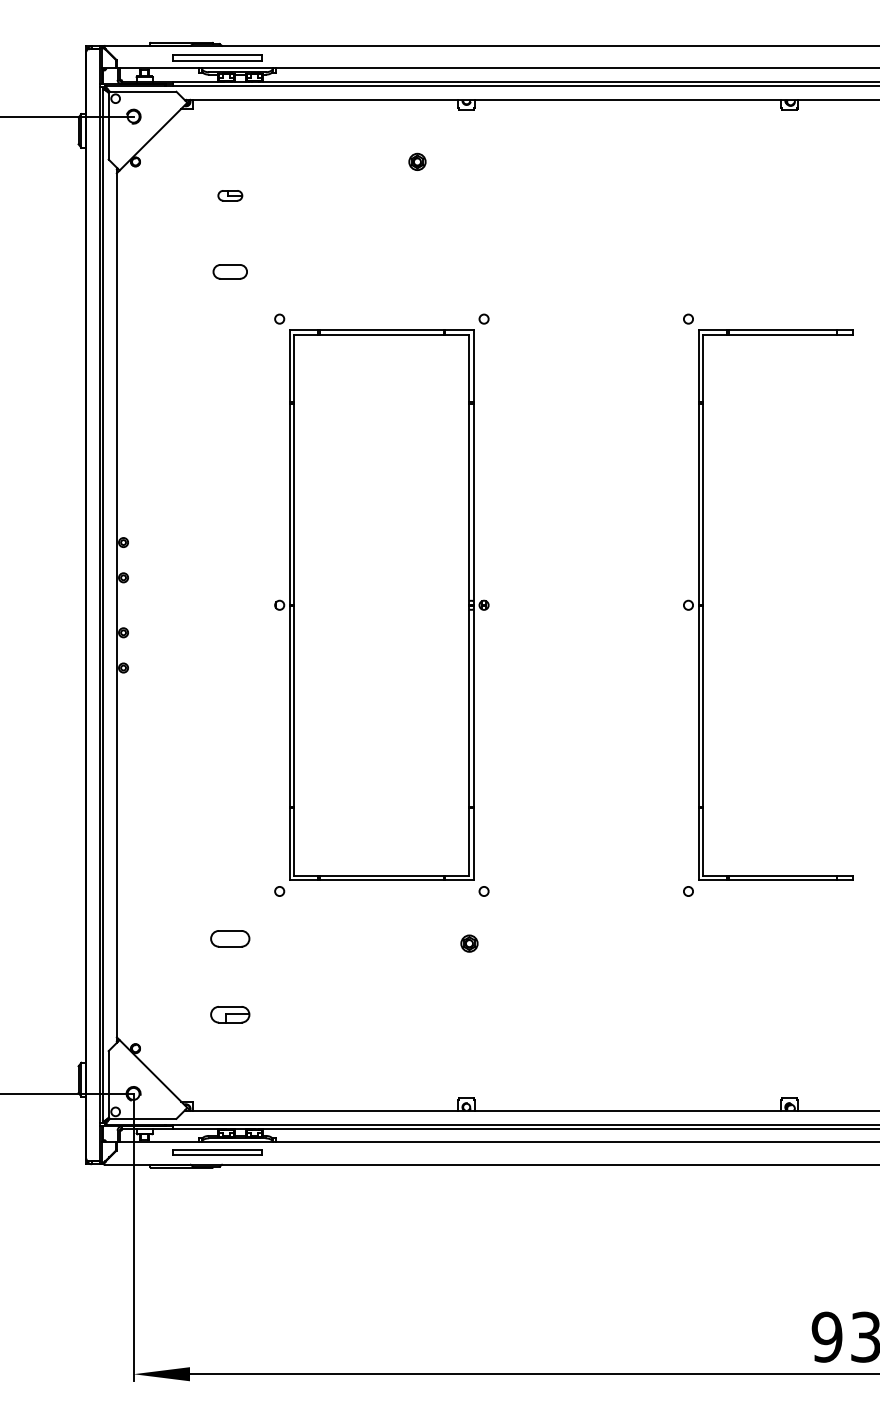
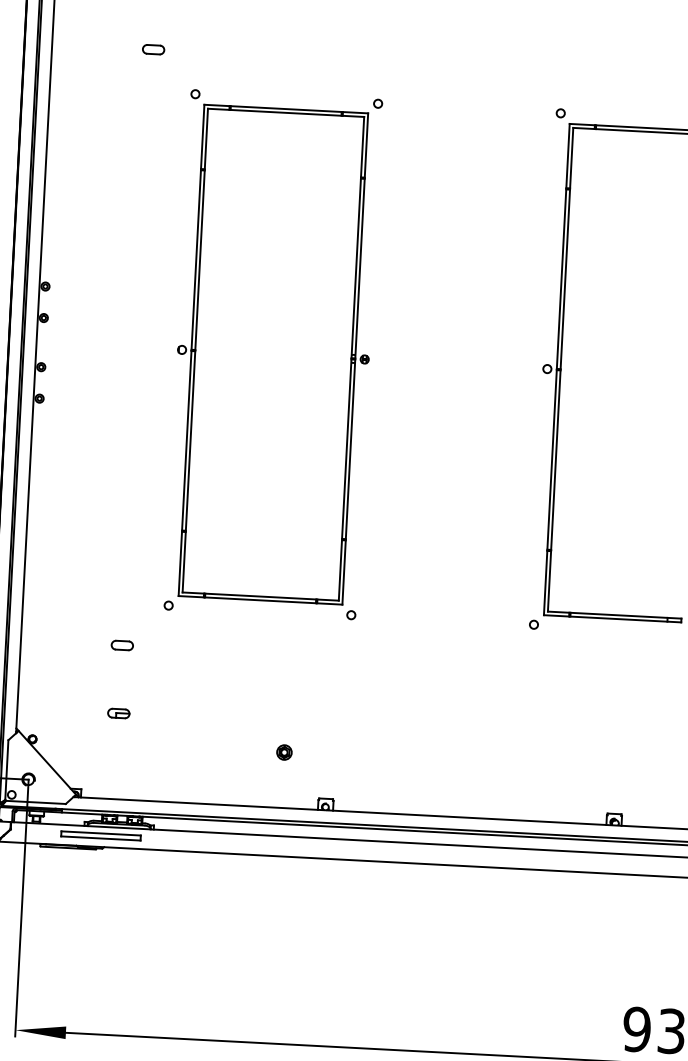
part: (230, 271) -> (153, 49), size x0.71
part: (230, 938) -> (122, 645), size x0.62
part: (469, 943) -> (284, 752), moved
part: (230, 1014) -> (118, 713), size x0.62

